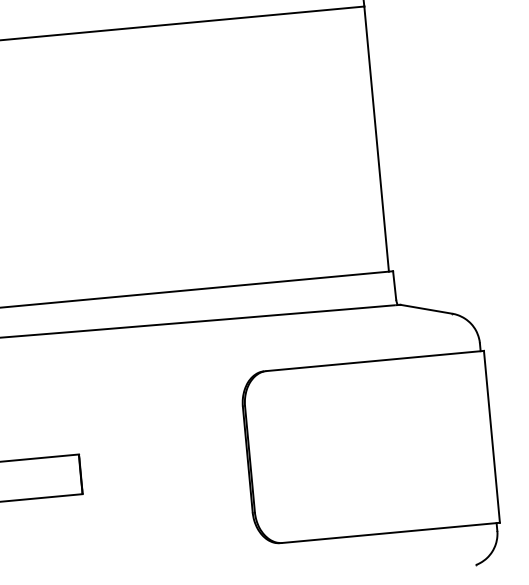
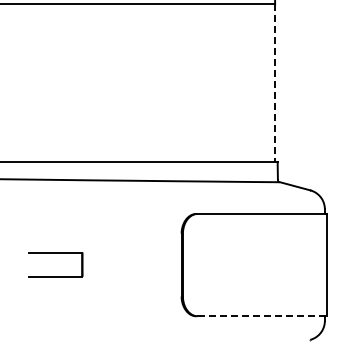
line: (377, 139) -> (275, 83), solid -> dashed
line: (391, 533) -> (262, 316), solid -> dashed

